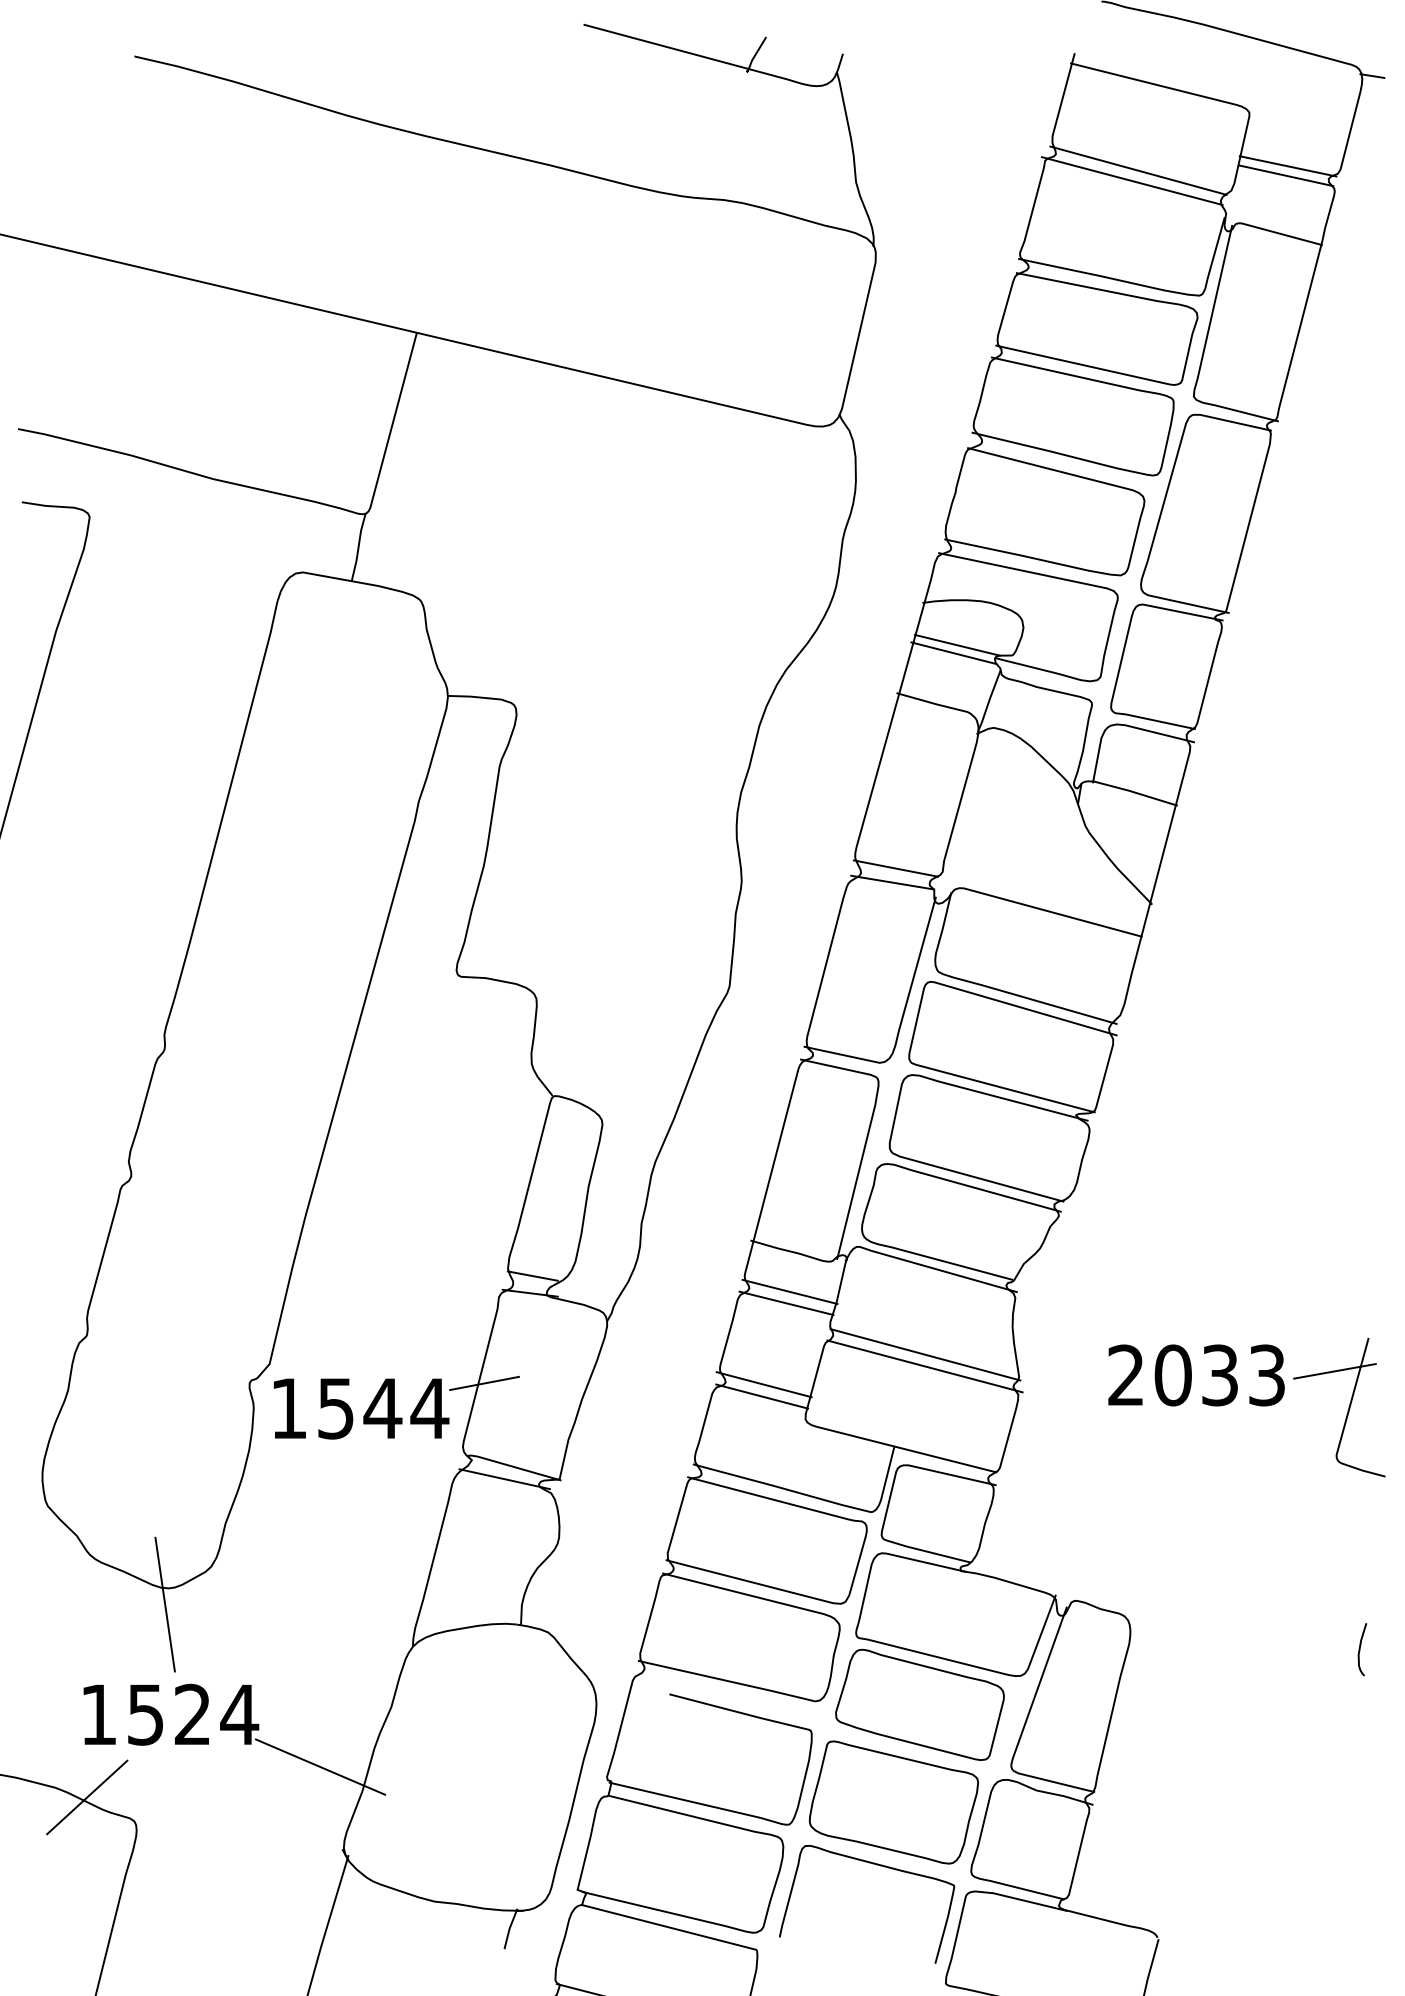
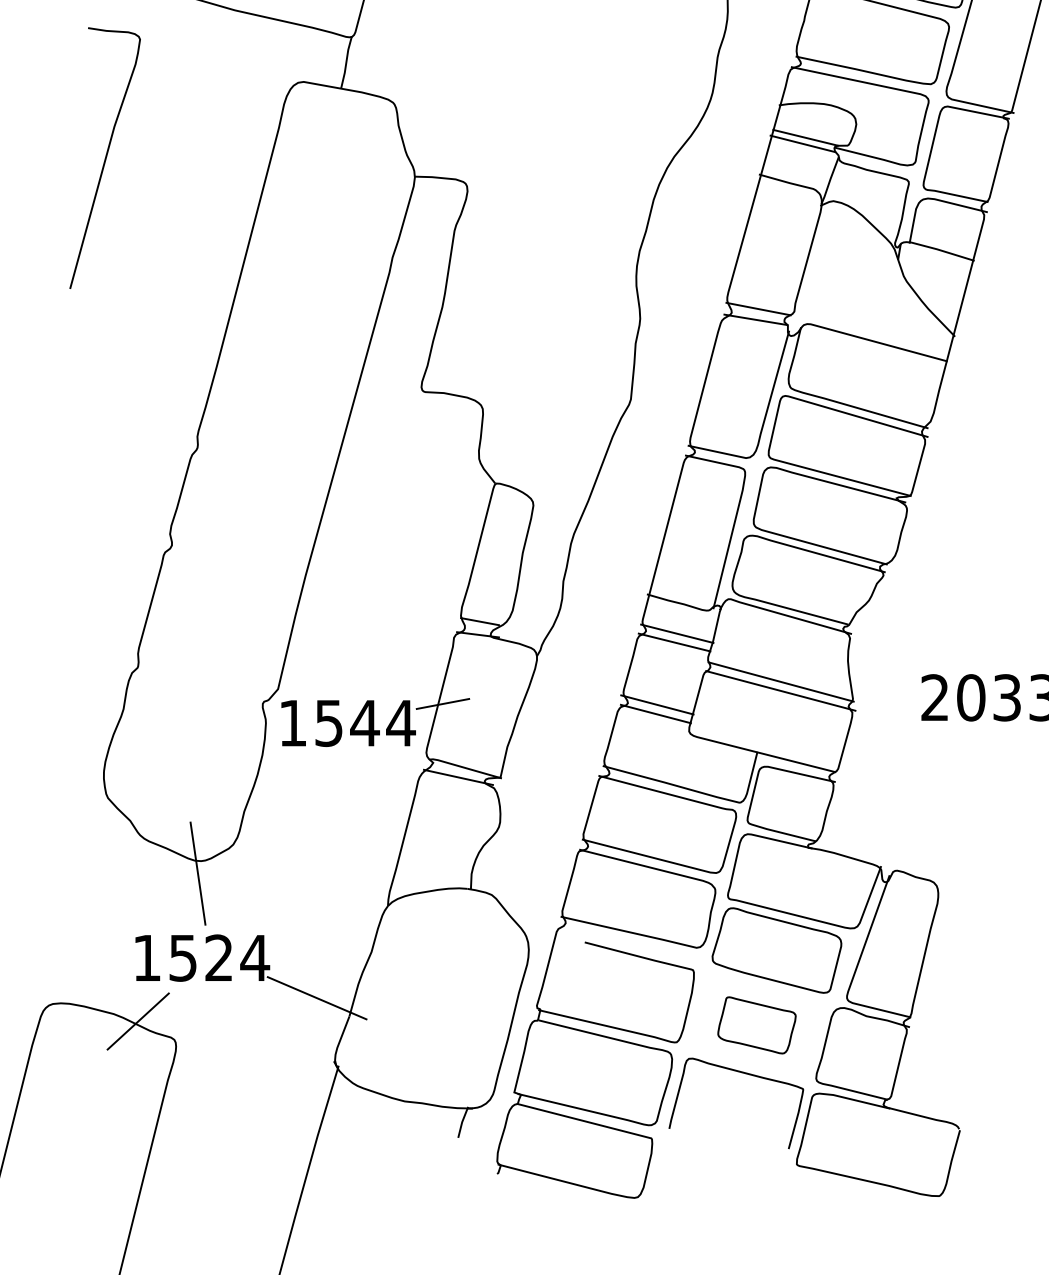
part: (893, 1802) -> (756, 1025), size x0.6

